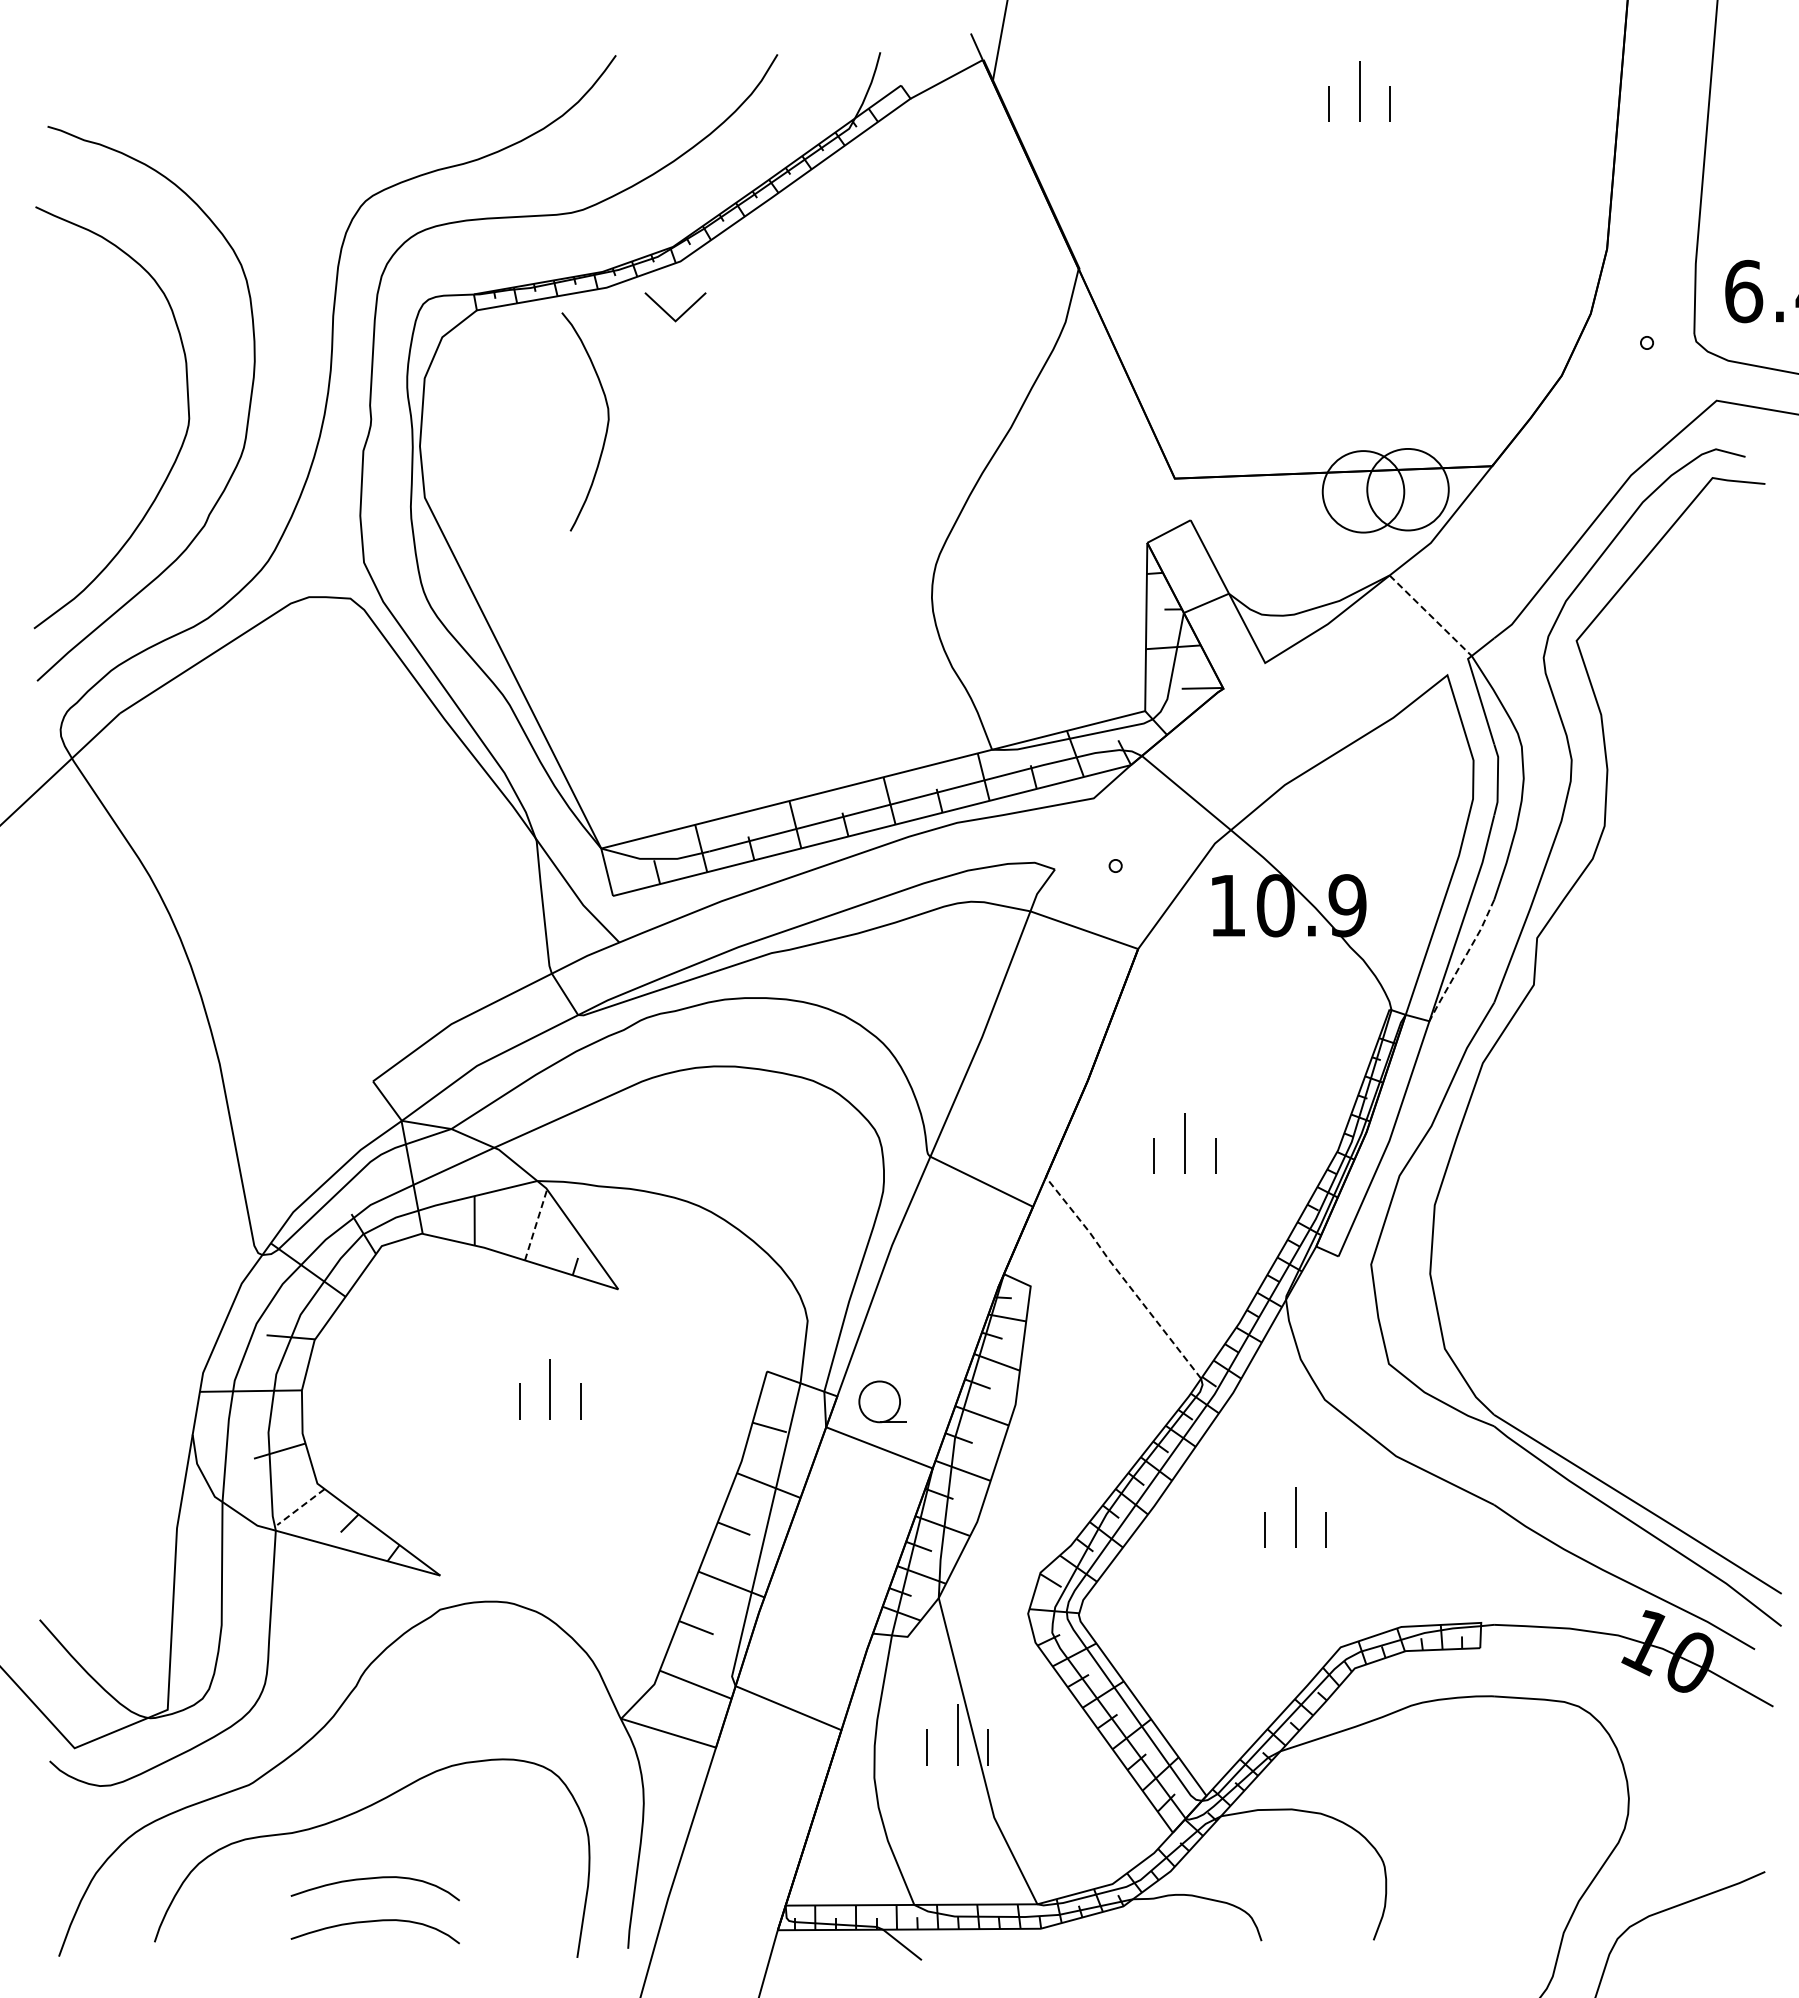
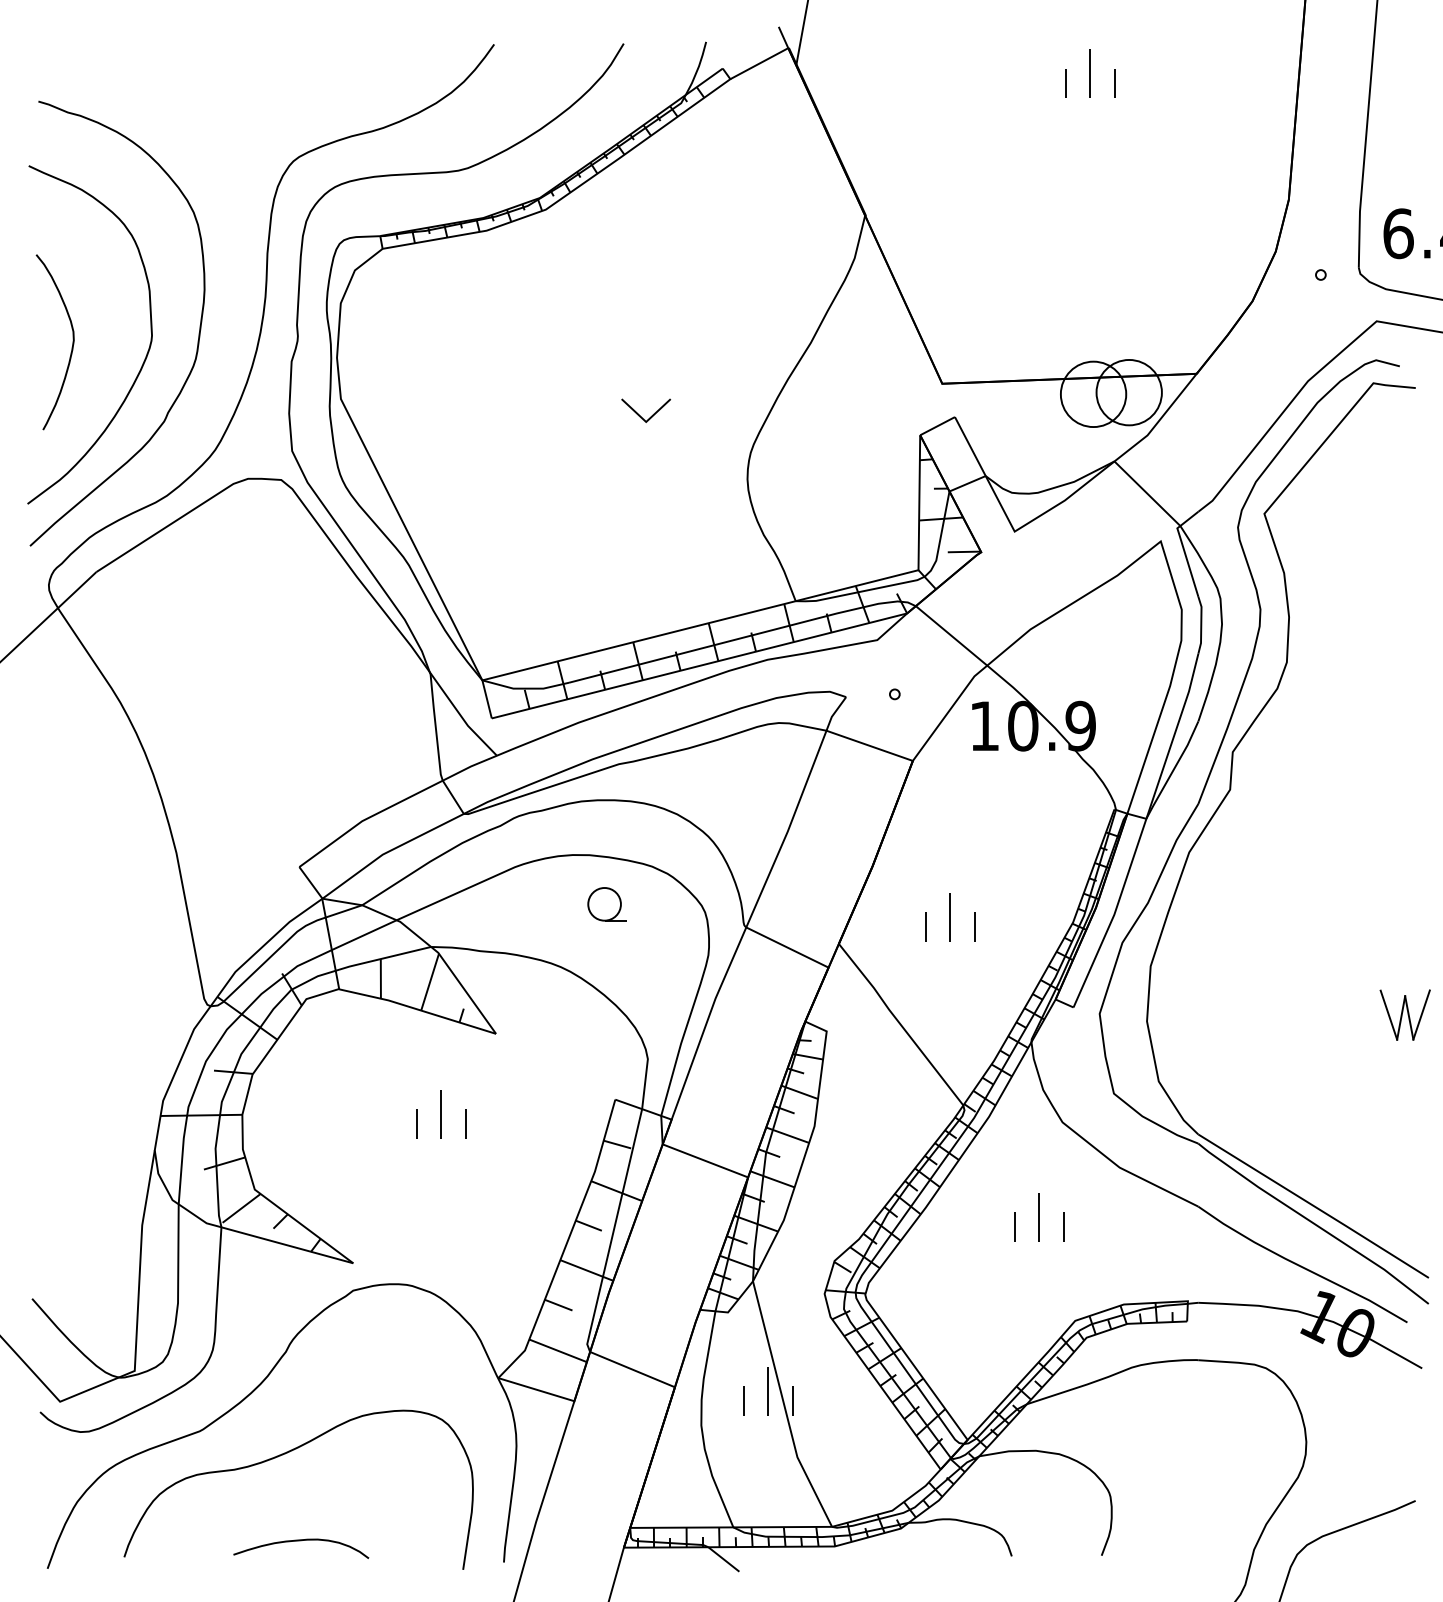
part: (668, 313) -> (640, 415), moved
curve: (606, 425) -> (72, 345), moved
line: (1430, 615) -> (1147, 493), dashed -> solid
line: (1462, 961) -> (1172, 770), dashed -> solid
line: (536, 1224) -> (430, 981), dashed -> solid
part: (1751, 1265) -> (1404, 1014), added
line: (1122, 1276) -> (900, 1023), dashed -> solid
part: (882, 1401) -> (606, 904), moved
line: (300, 1507) -> (241, 1208), dashed -> solid
curve: (372, 1879) -> (298, 1506), removed

